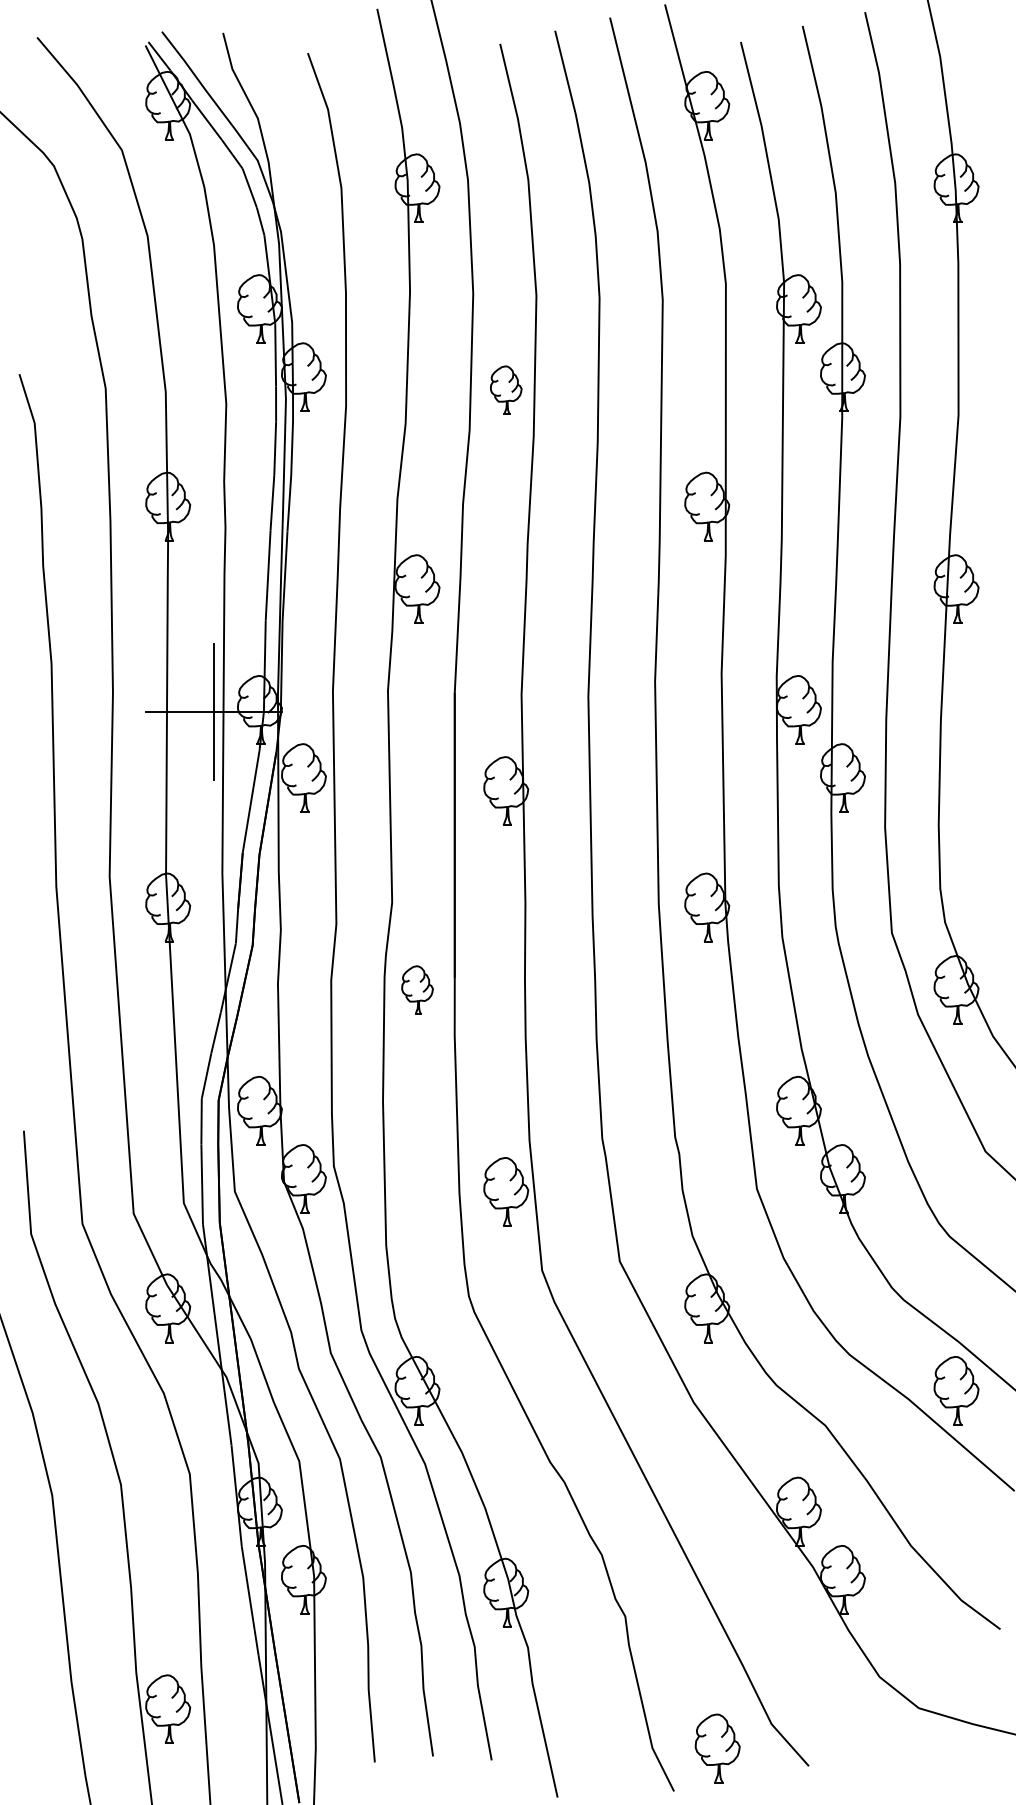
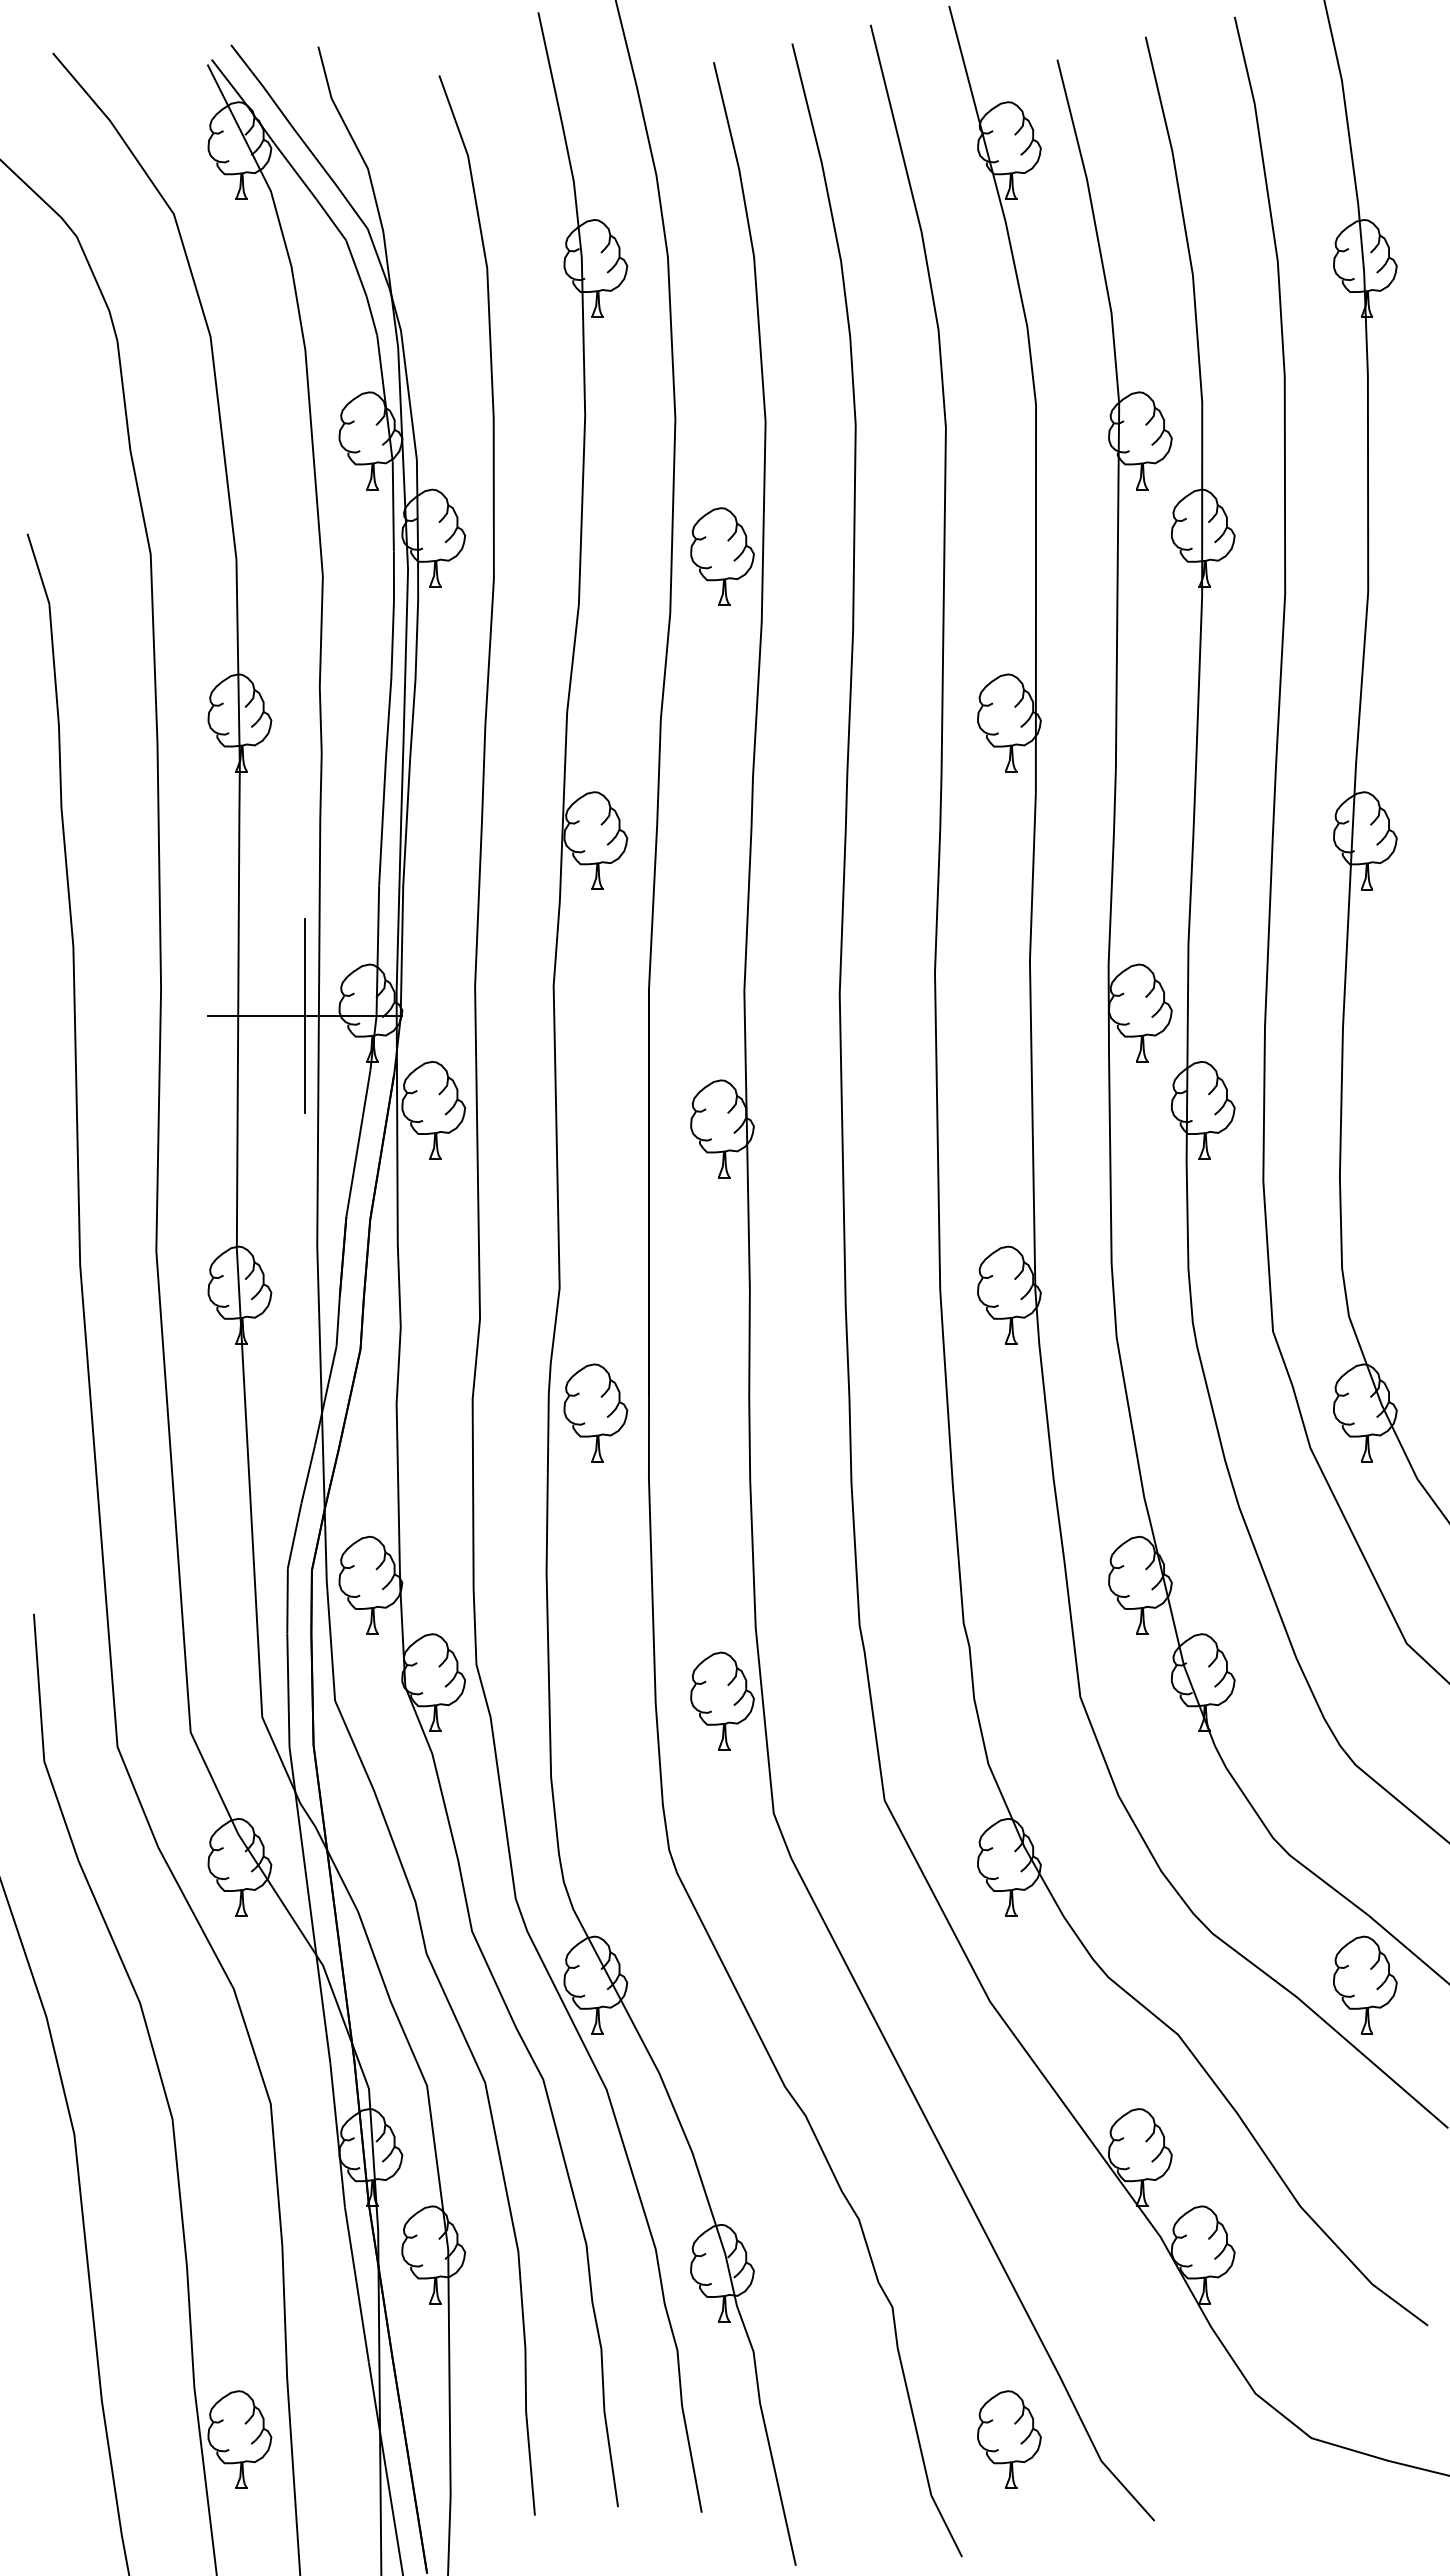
part: (506, 390) -> (722, 556), size x1.43
part: (417, 989) -> (595, 1412), size x1.43
part: (717, 1748) -> (1009, 2439), moved

